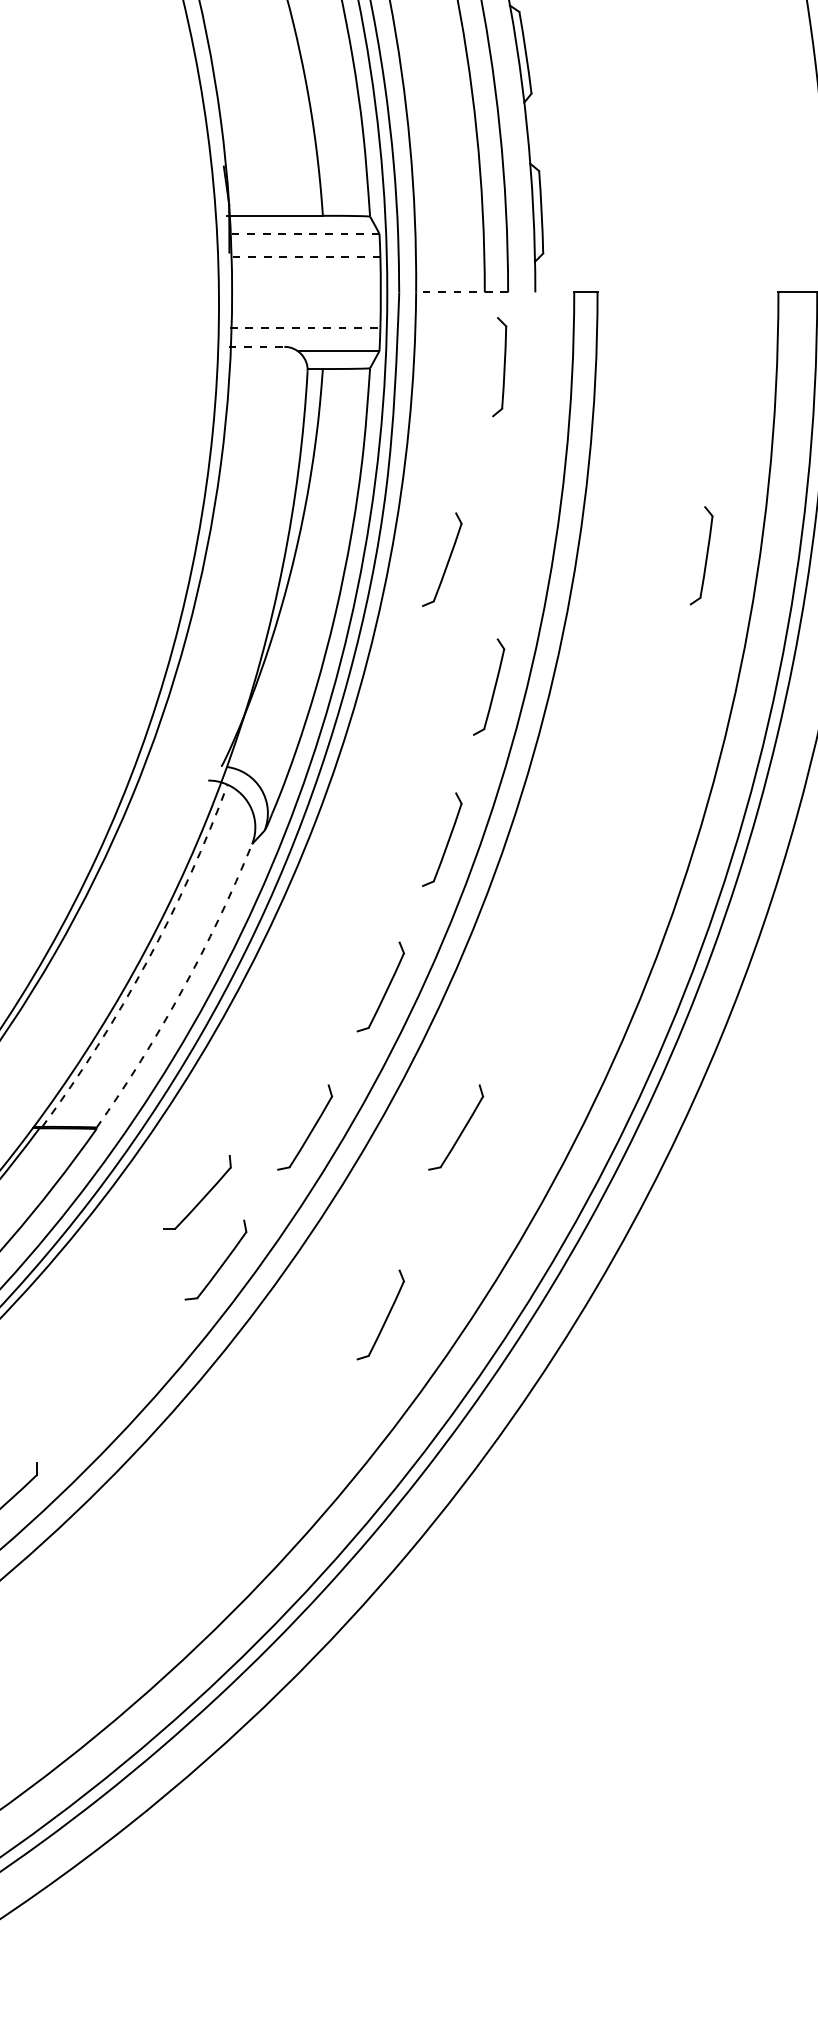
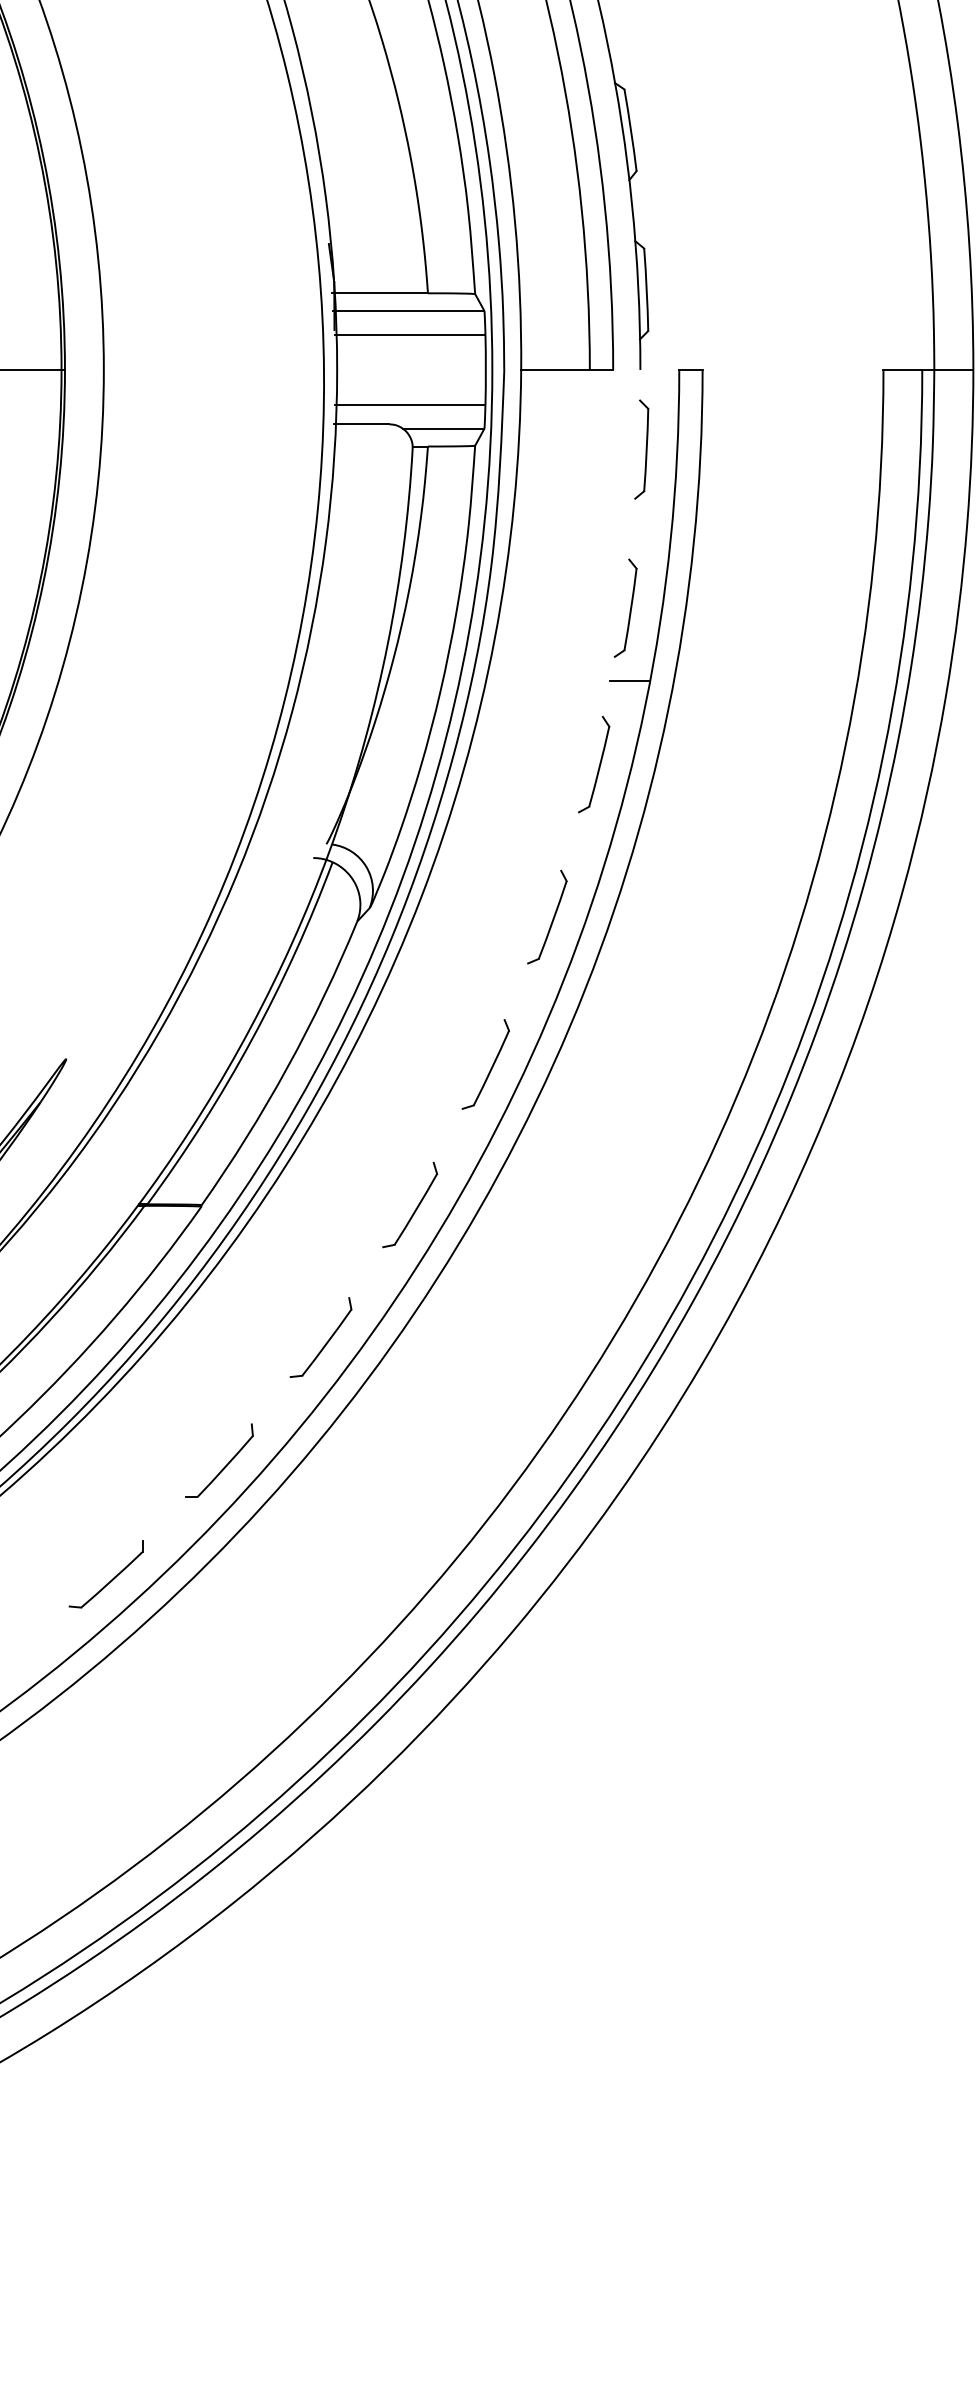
line: (303, 234) -> (408, 311), dashed -> solid
line: (304, 257) -> (409, 334), dashed -> solid
line: (462, 292) -> (567, 369), dashed -> solid
line: (305, 328) -> (410, 405), dashed -> solid
line: (256, 347) -> (361, 424), dashed -> solid
part: (499, 367) -> (641, 449), moved
part: (701, 555) -> (625, 607), moved
part: (442, 559) -> (547, 636), removed
line: (524, 603) -> (629, 680), added
arc: (146, 962) -> (251, 1039), dashed -> solid
arc: (182, 990) -> (287, 1067), dashed -> solid
part: (456, 1128) -> (561, 1205), removed
part: (203, 1197) -> (225, 1465), moved
part: (386, 1317) -> (491, 1394), removed

